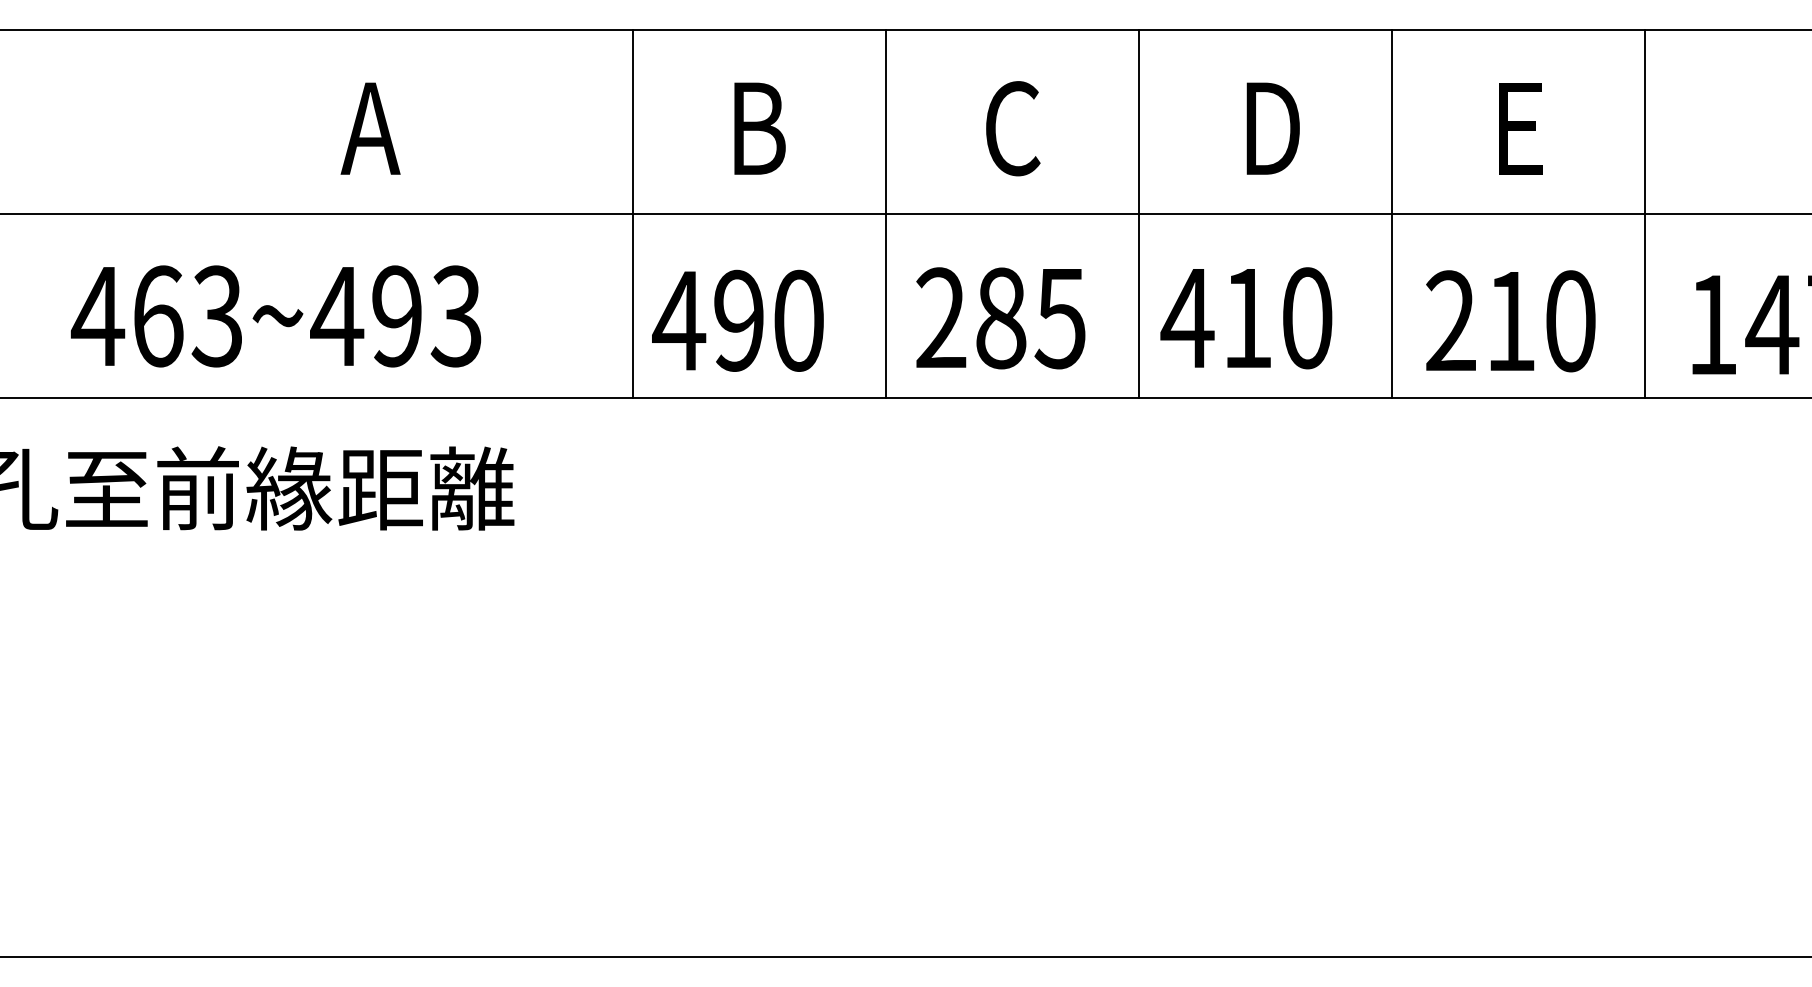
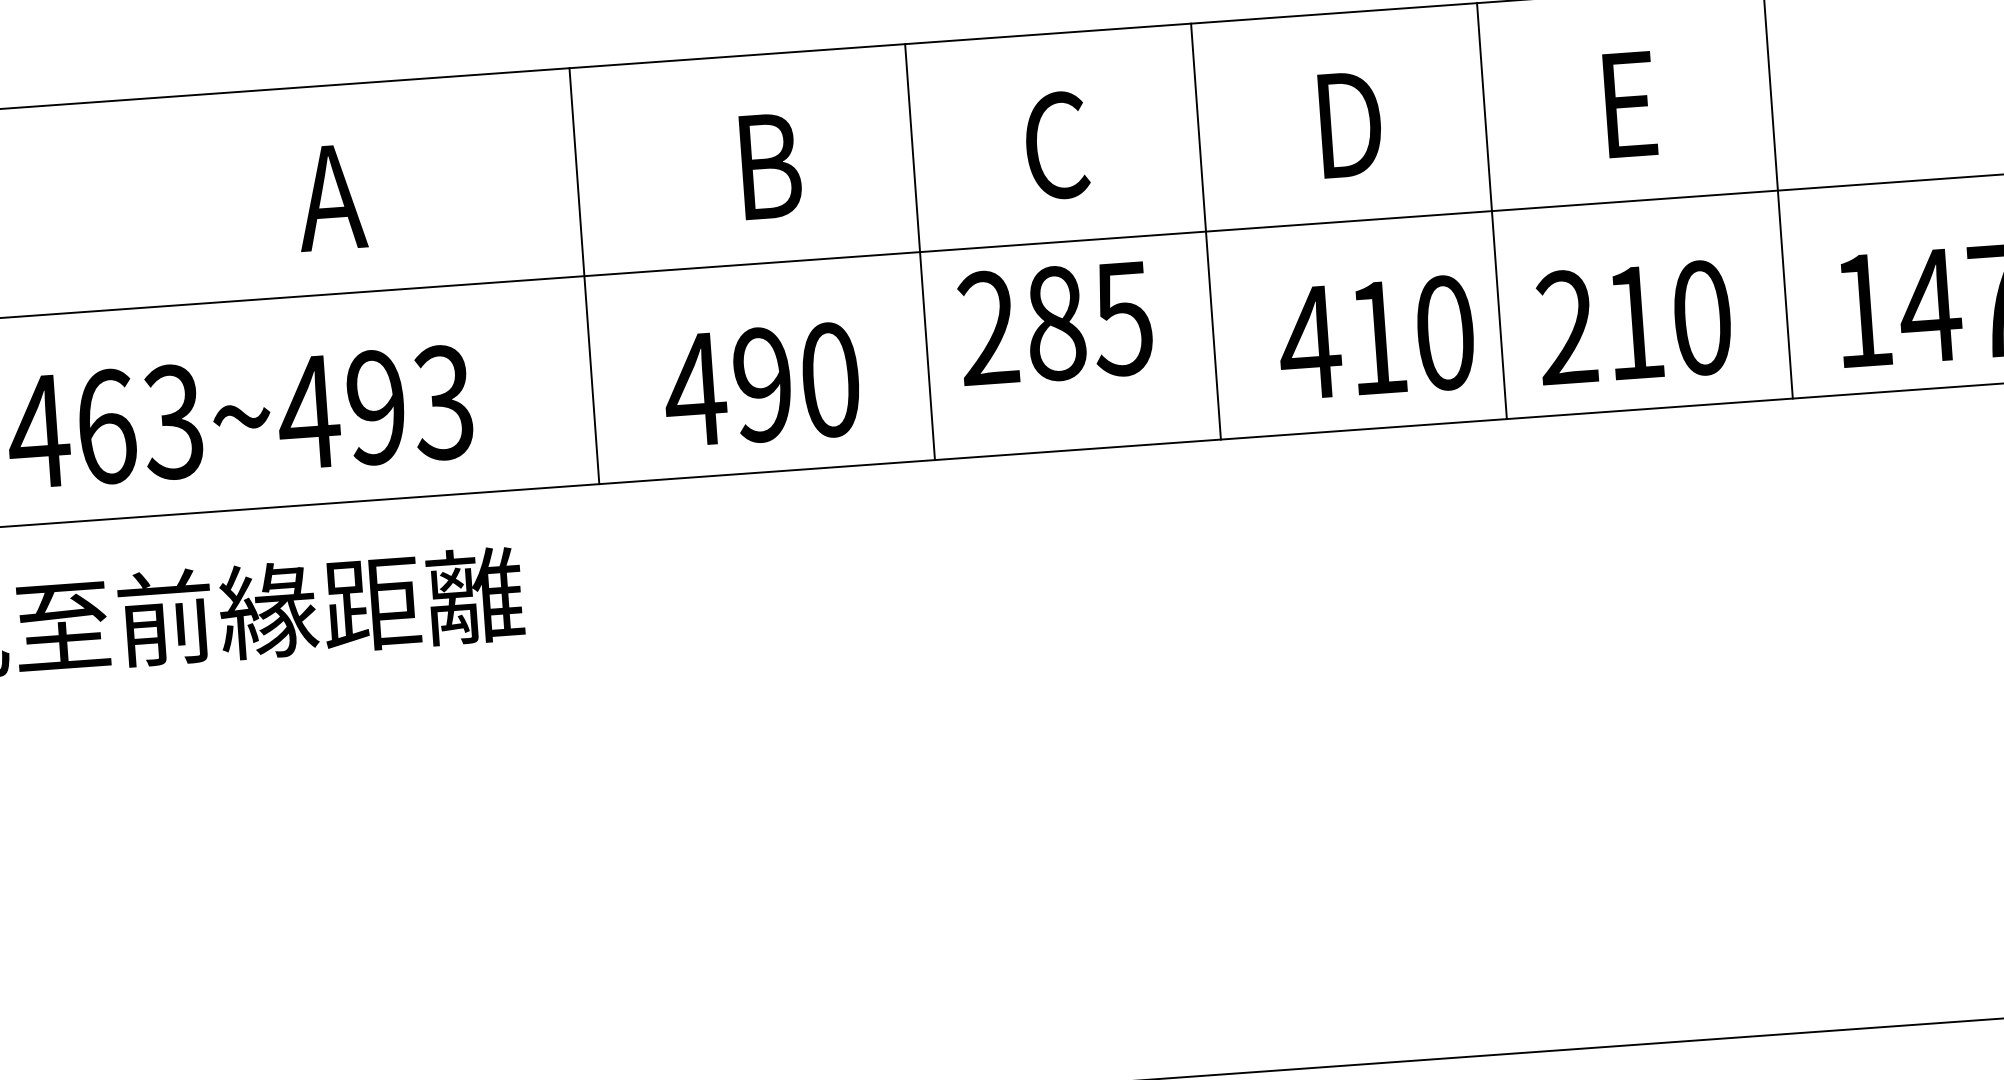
line: (632, 213) -> (584, 275), moved
text: (1000, 318) -> (1055, 323), moved
text: (1246, 318) -> (1376, 338), moved

